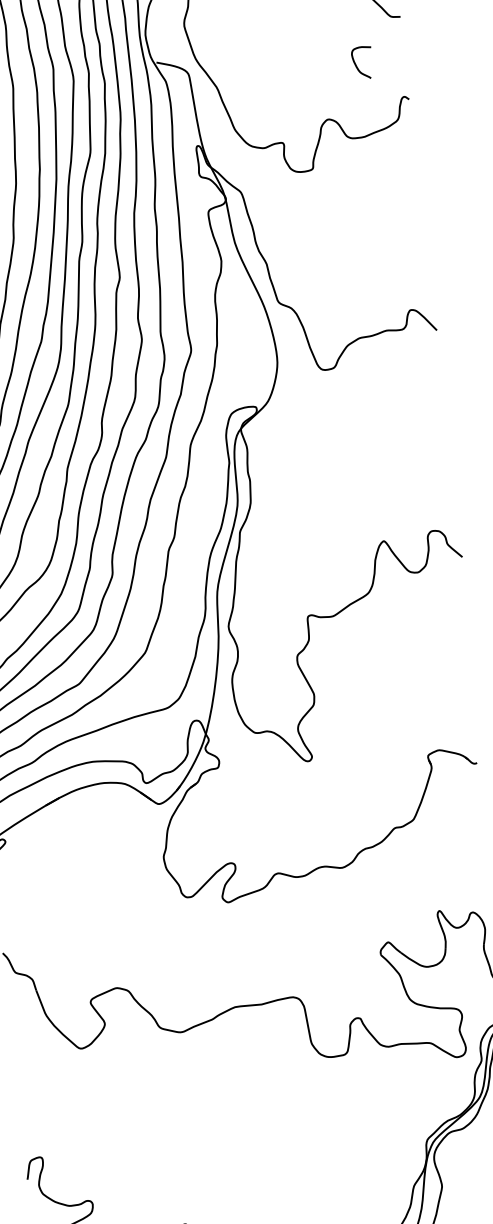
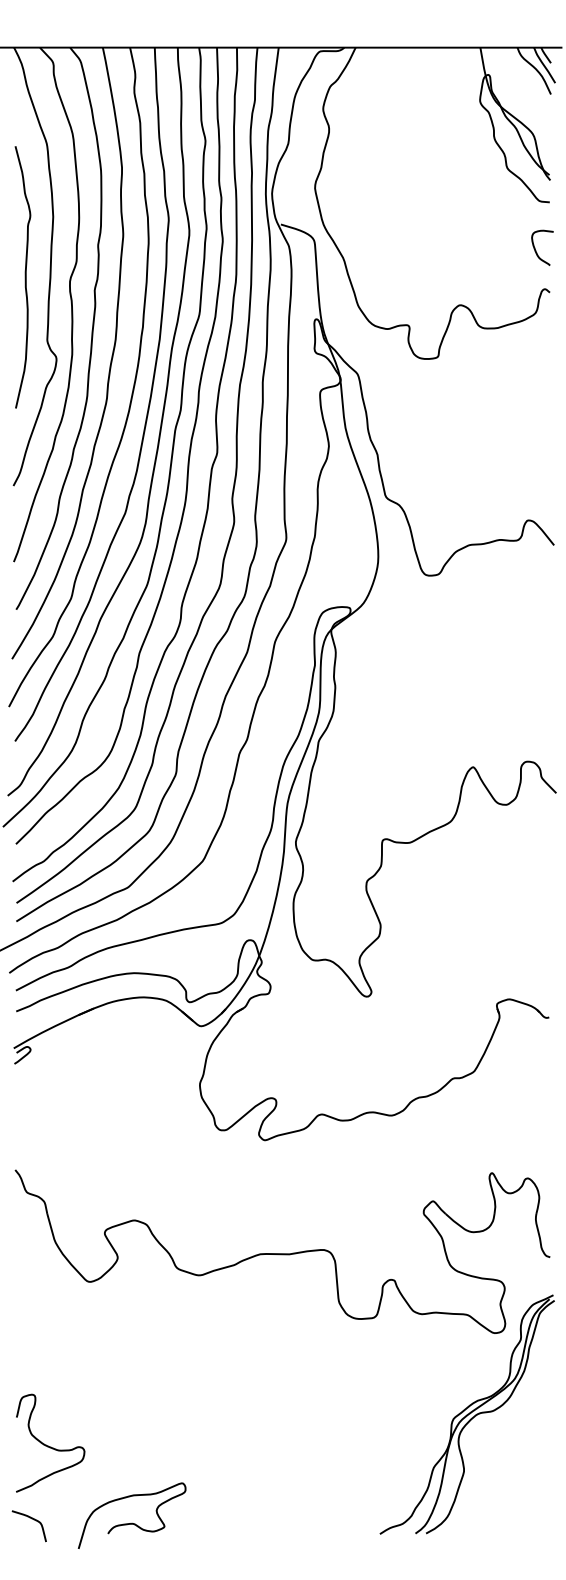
curve: (357, 65) -> (536, 250), moved

